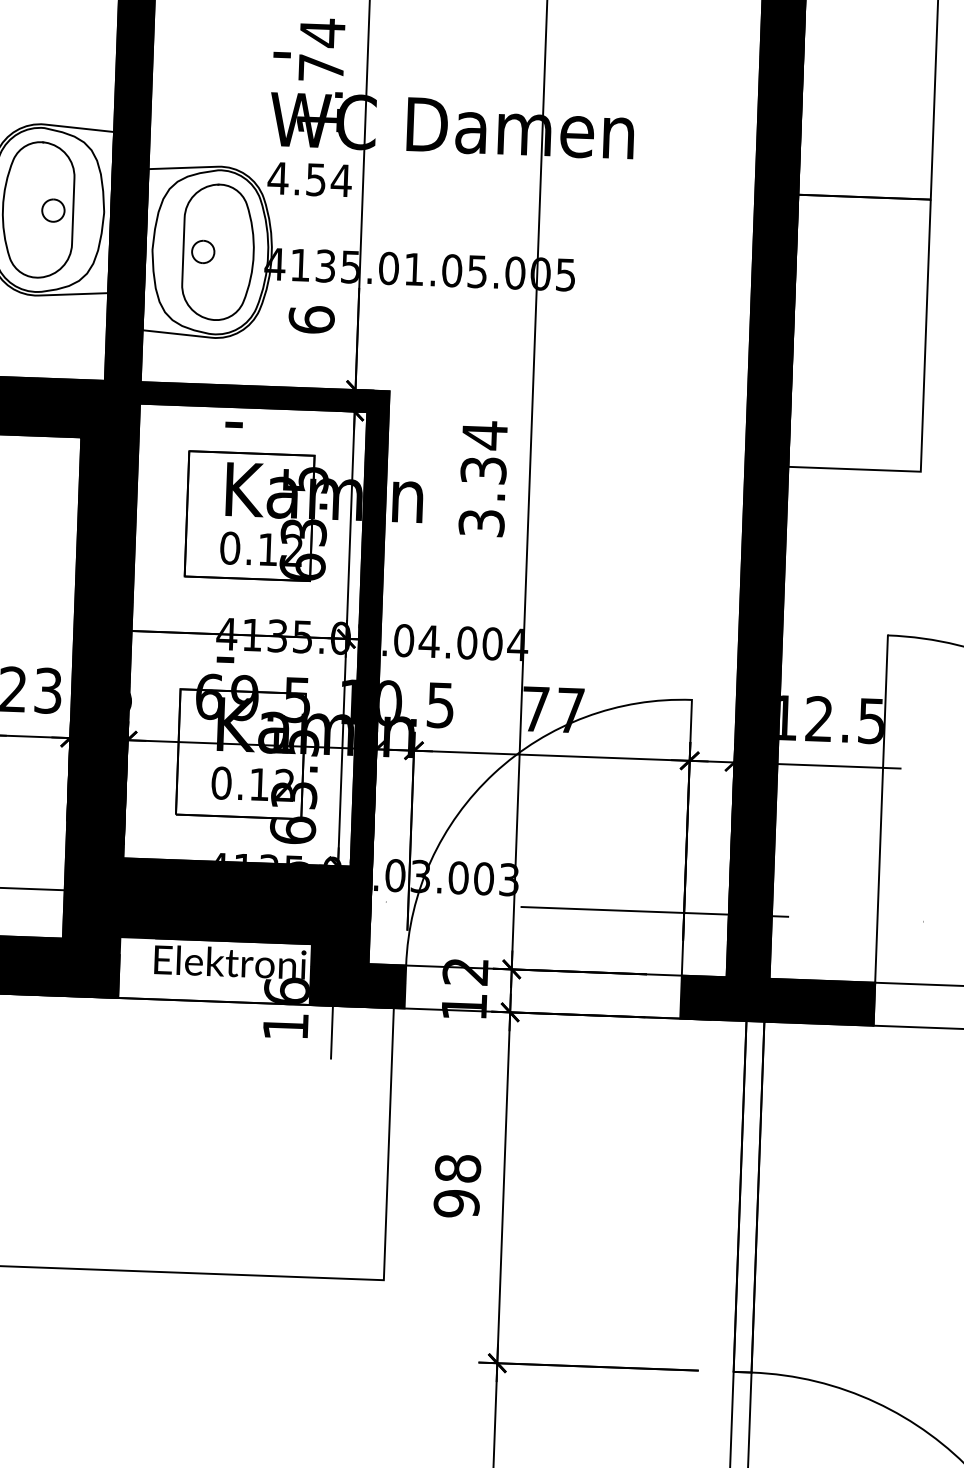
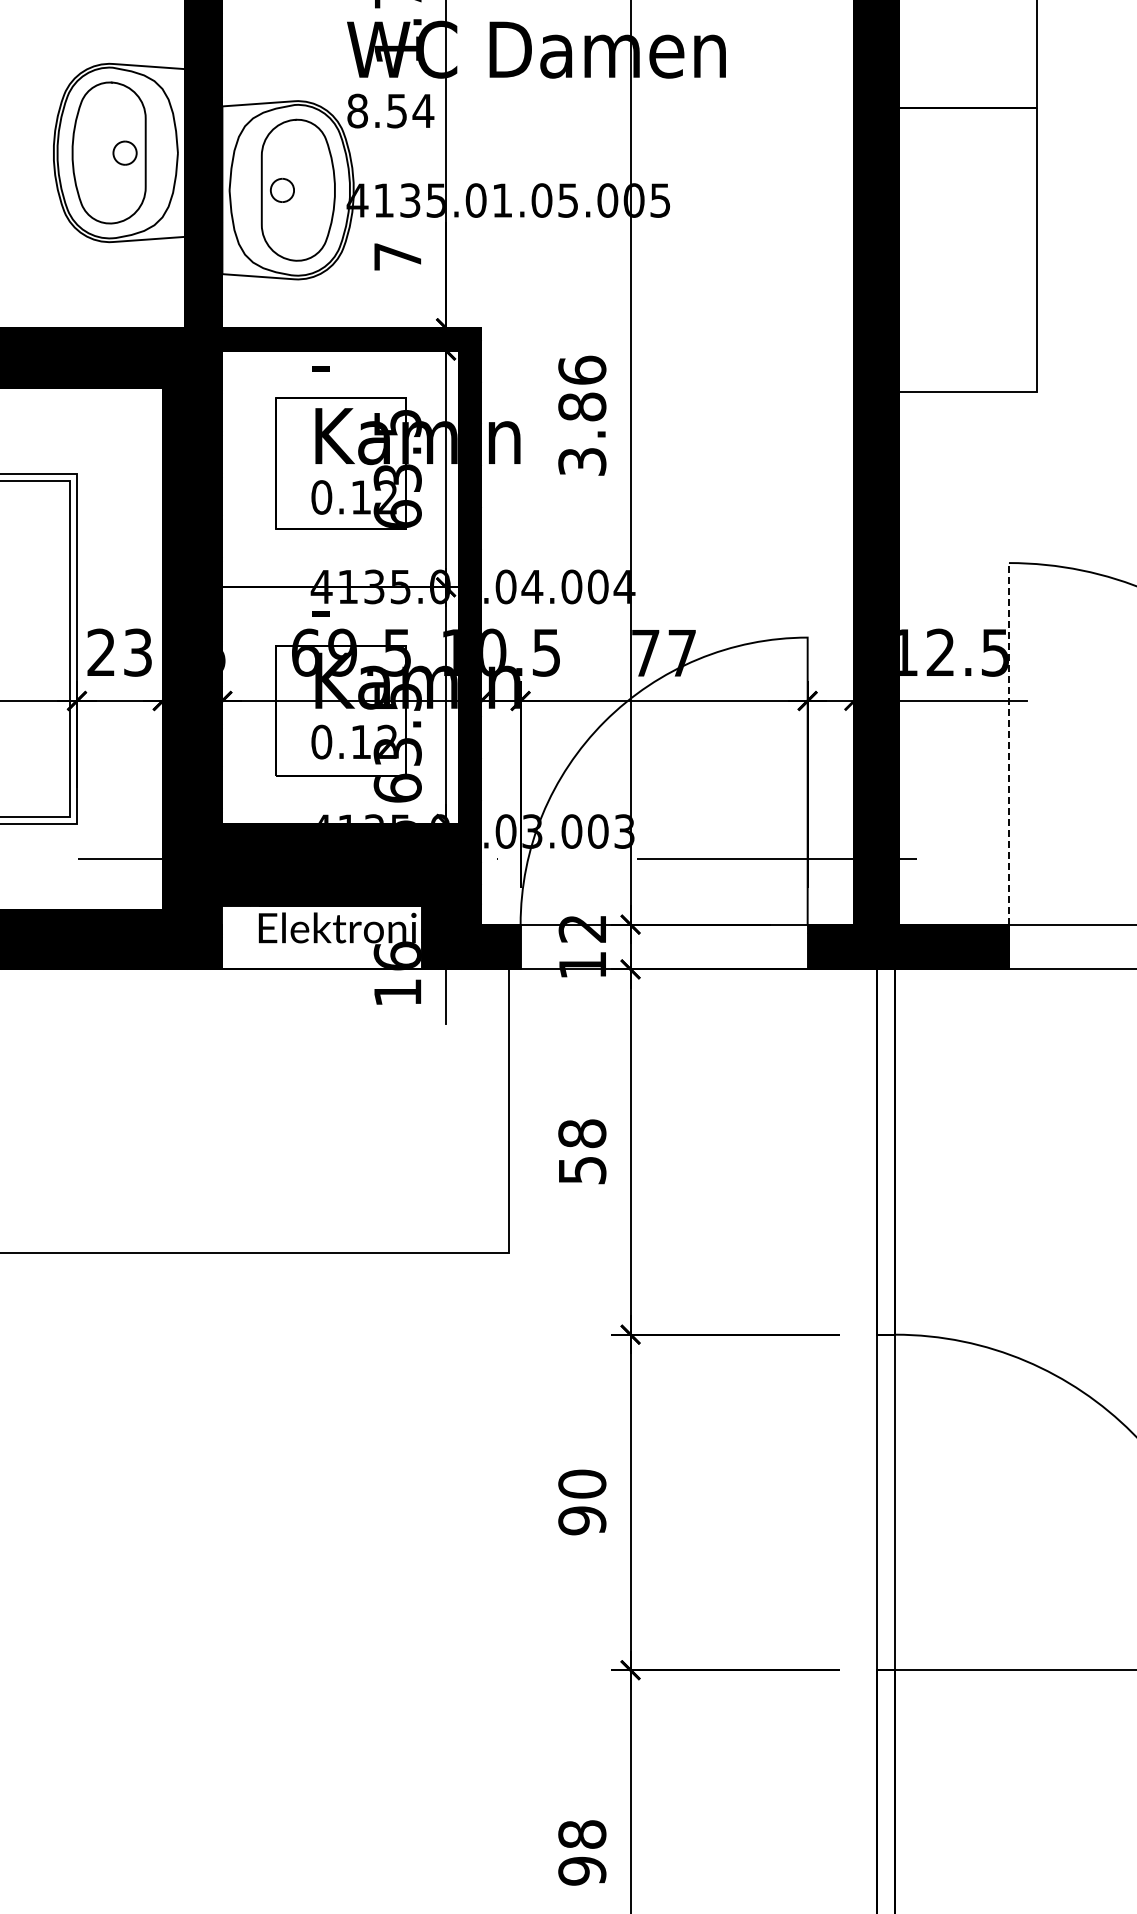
text: (278, 177) -> (357, 110), 4.54 -> 8.54
text: (311, 319) -> (397, 256), 6 -> 7
text: (484, 452) -> (582, 388), 3.34 -> 3.86
line: (881, 808) -> (1008, 743), solid -> dashed
text: (456, 1203) -> (582, 1170), 98 -> 58

